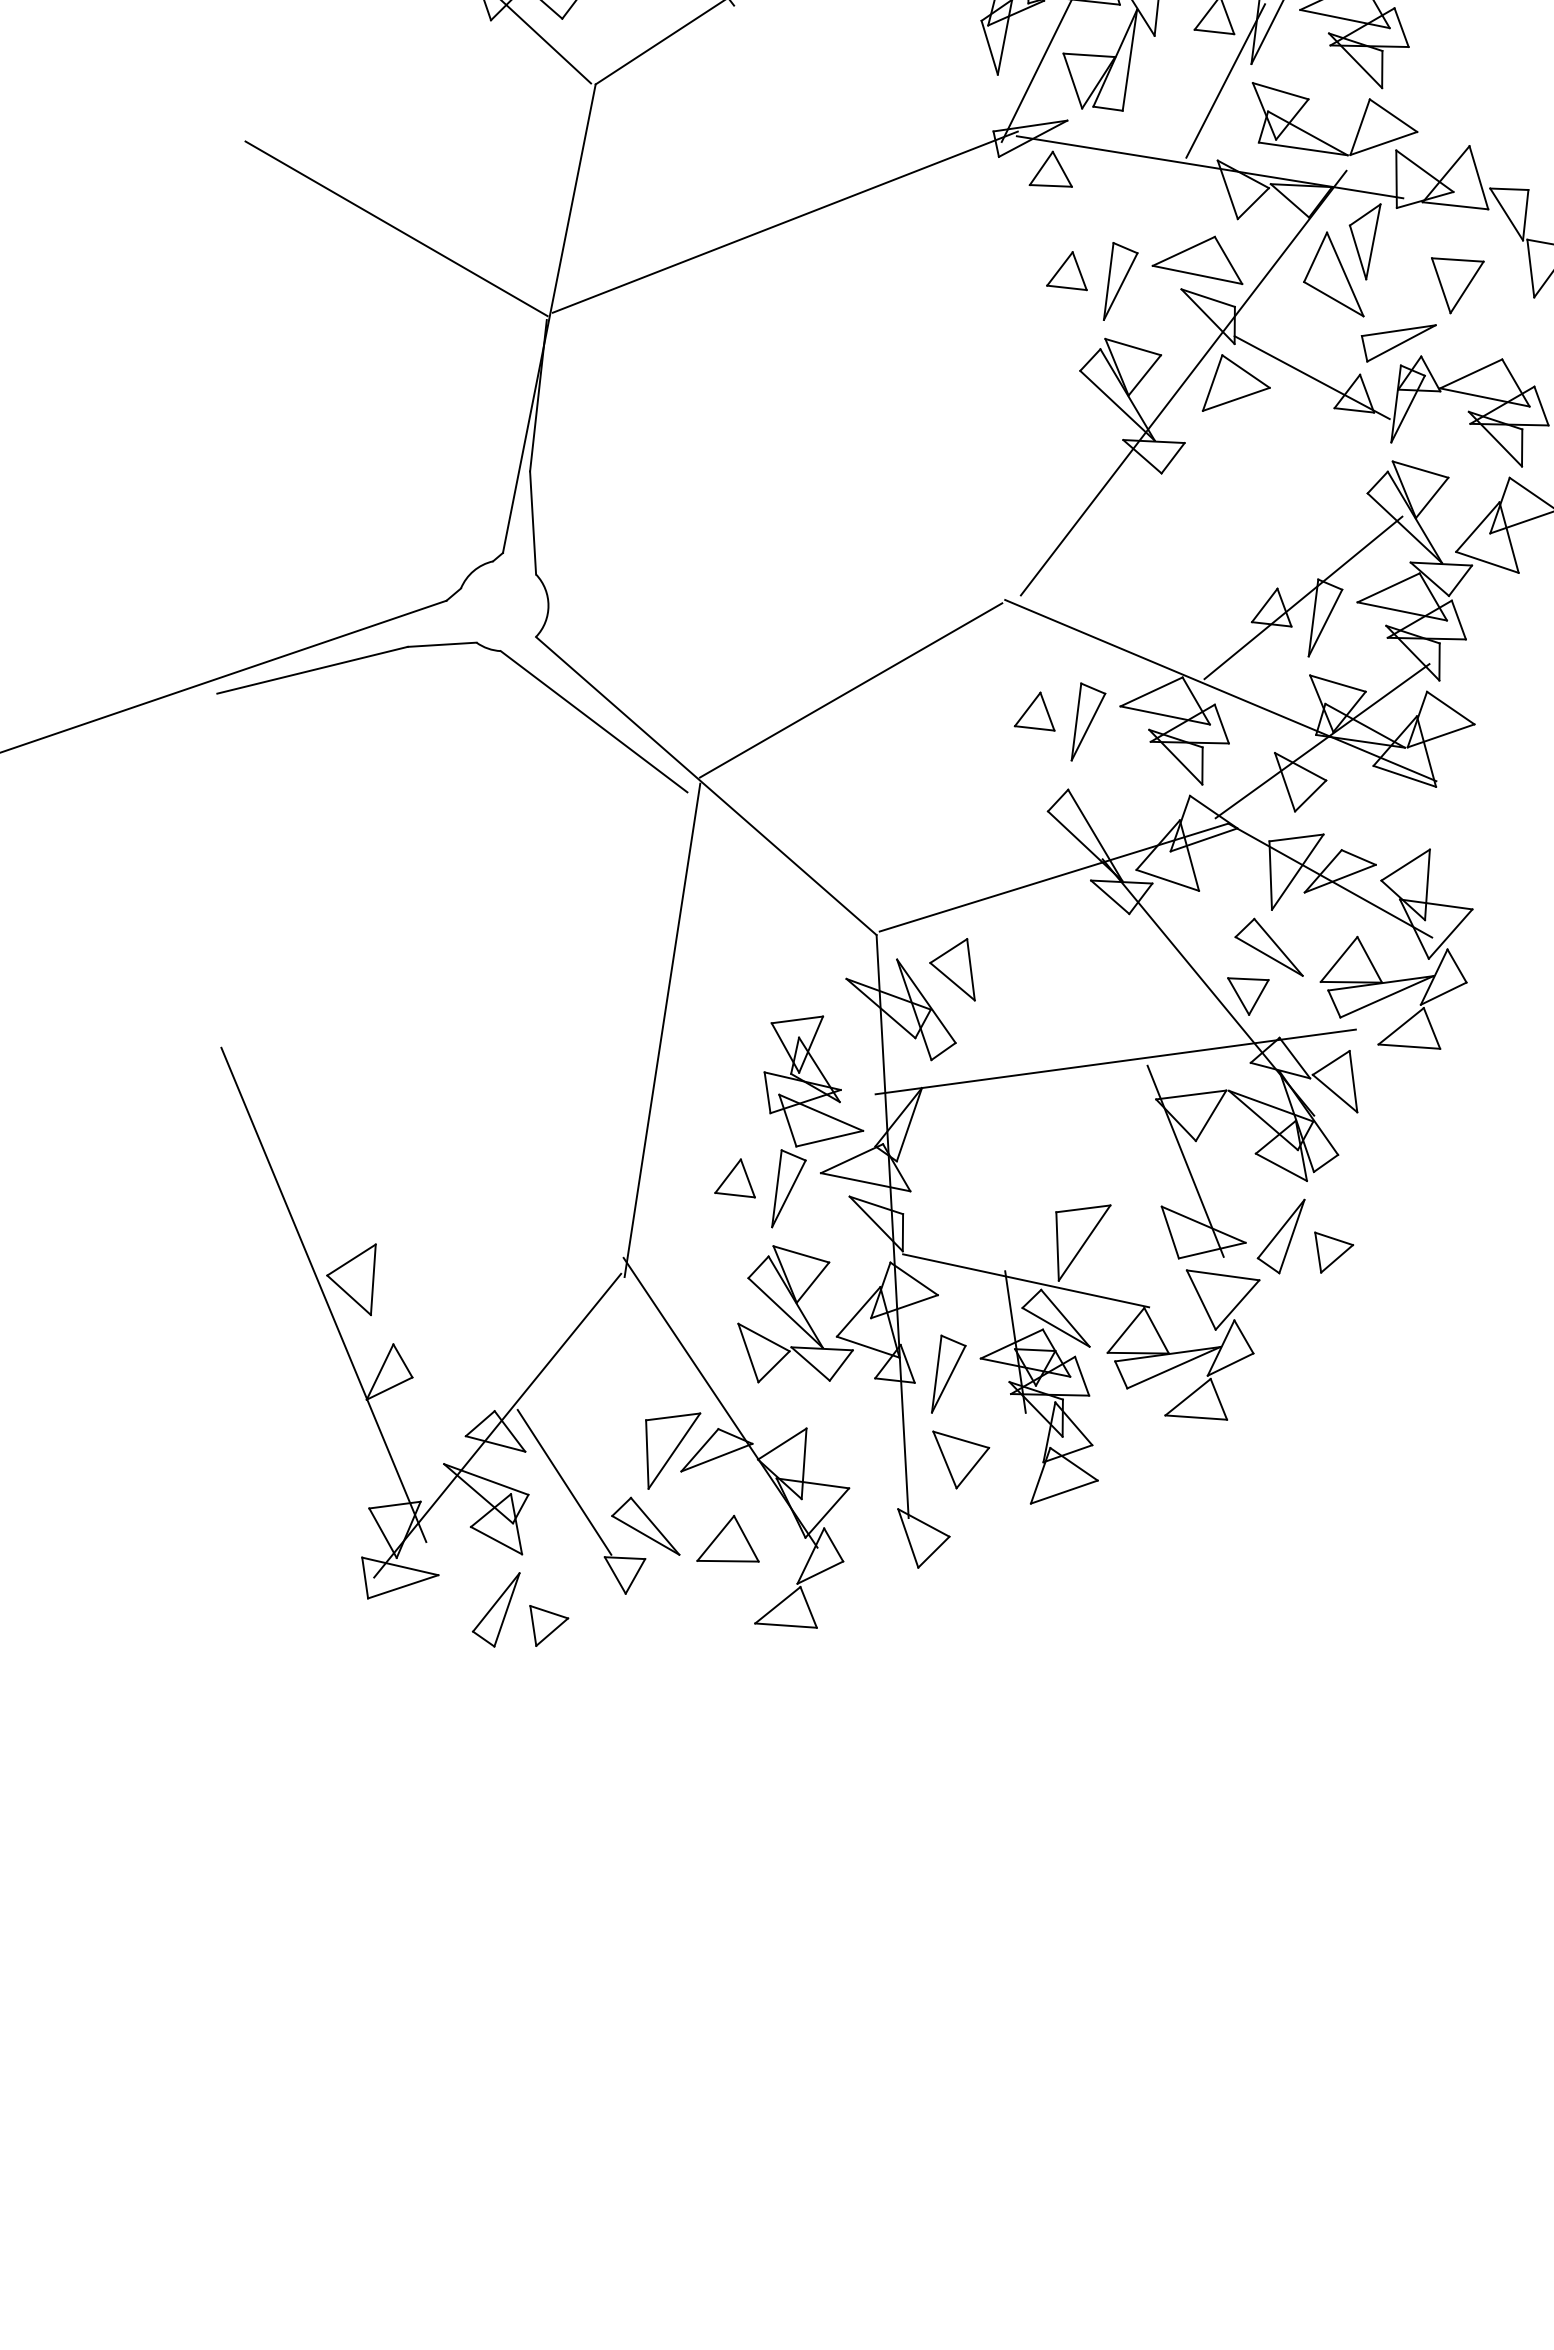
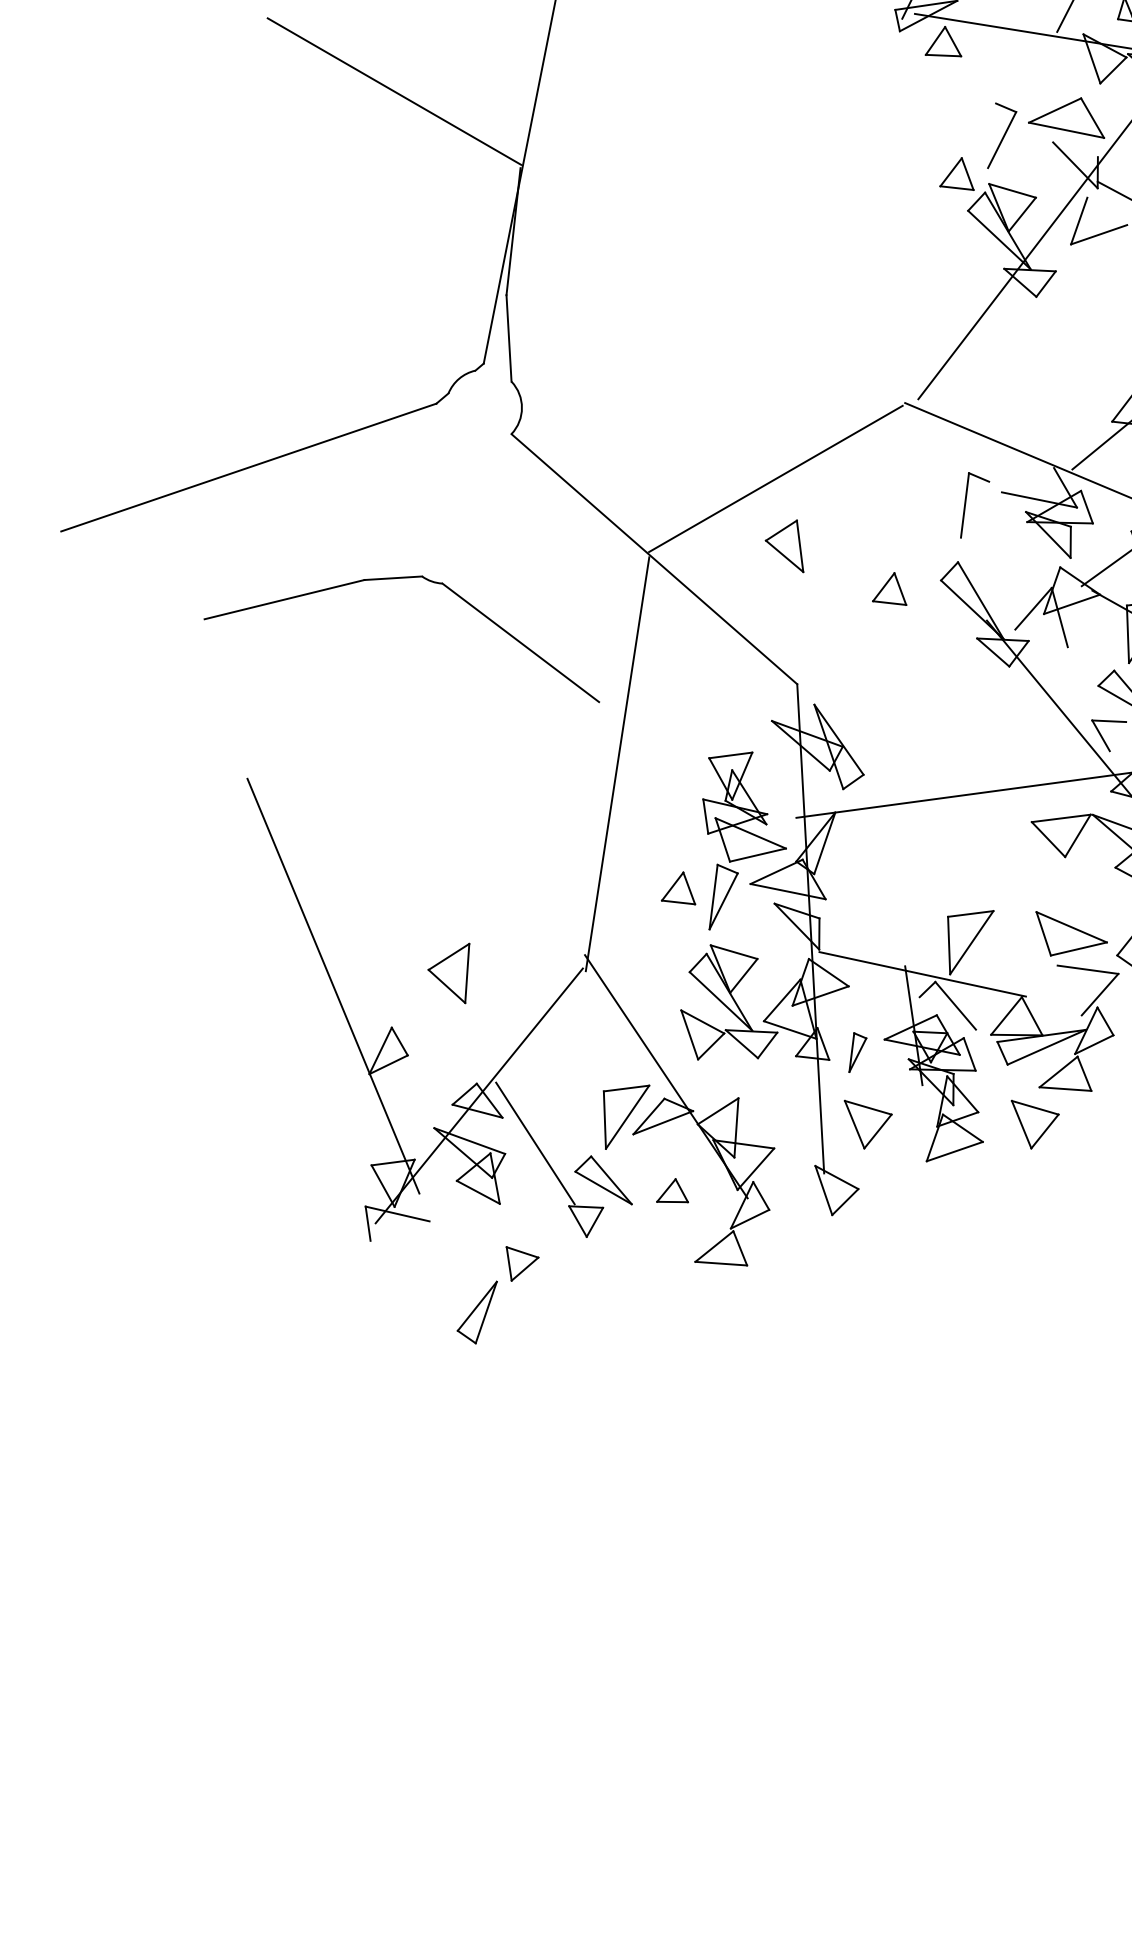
line: (784, 221) -> (719, 85), removed
part: (1066, 271) -> (956, 174), moved
line: (1108, 281) -> (991, 135), removed
line: (1207, 297) -> (1074, 149), removed
line: (1245, 371) -> (1106, 211), removed
part: (451, 645) -> (401, 578), moved
line: (1151, 691) -> (1027, 479), removed
part: (1034, 711) -> (889, 588), moved
line: (1088, 726) -> (975, 509), removed
line: (1053, 877) -> (945, 635), removed
line: (1167, 879) -> (1041, 637), removed
part: (952, 969) -> (784, 546), moved
line: (1258, 997) -> (1117, 736), removed
line: (1185, 1160) -> (1056, 873), removed
part: (351, 1279) -> (448, 973), moved
line: (1200, 1299) -> (1069, 990), removed
line: (1055, 1326) -> (947, 1012), removed
part: (948, 1373) -> (857, 1052), size x0.6
part: (1160, 1459) -> (1035, 1124), added
part: (727, 1538) -> (672, 1190), size x0.6
line: (403, 1586) -> (400, 1230), removed
part: (495, 1609) -> (476, 1312), moved

